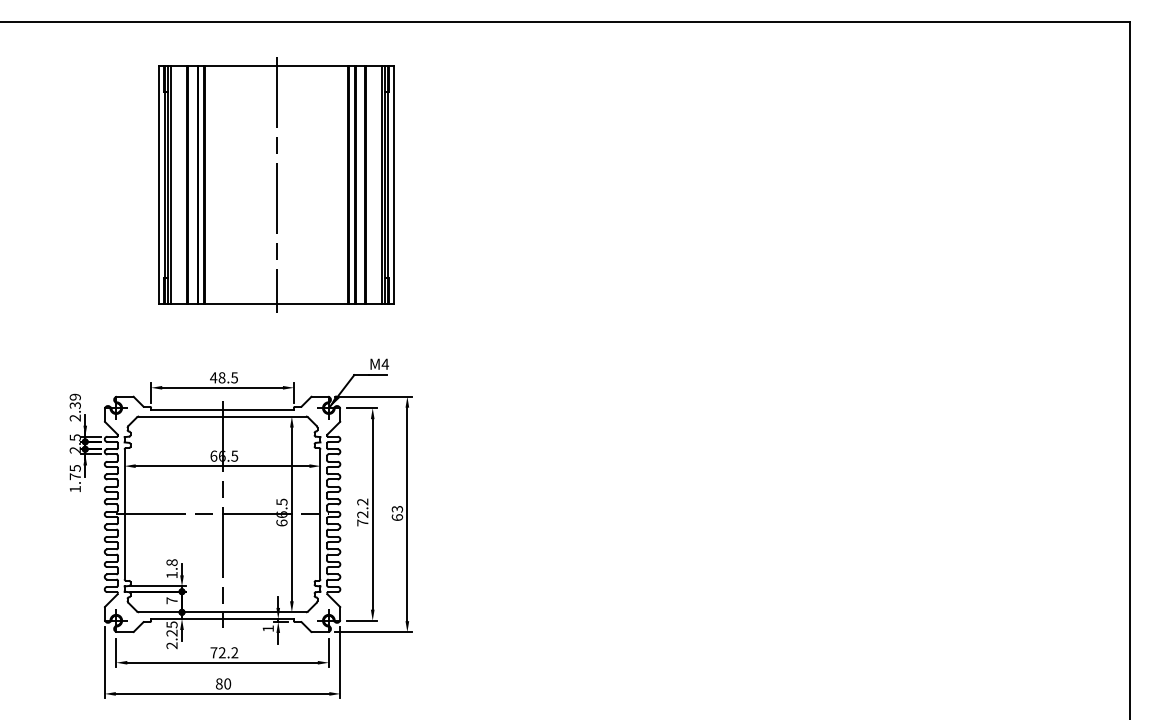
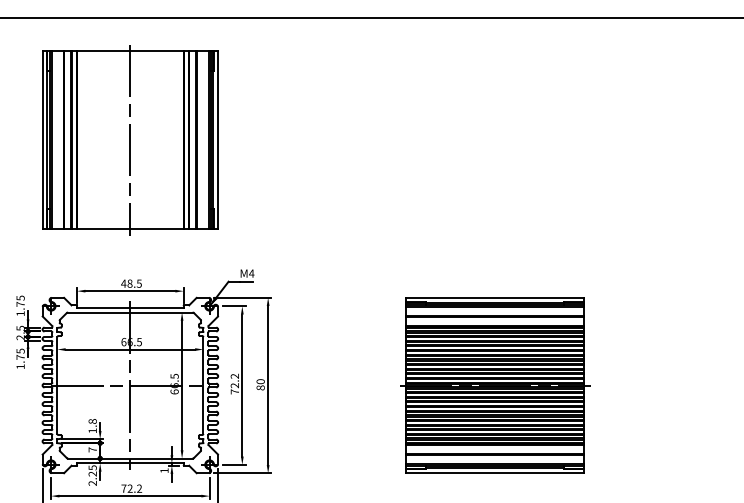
part: (276, 184) -> (130, 139), moved
text: (74, 407) -> (20, 305), 2.39 -> 1.75
text: (396, 512) -> (260, 384), 63 -> 80
part: (711, 514) -> (494, 385), added

